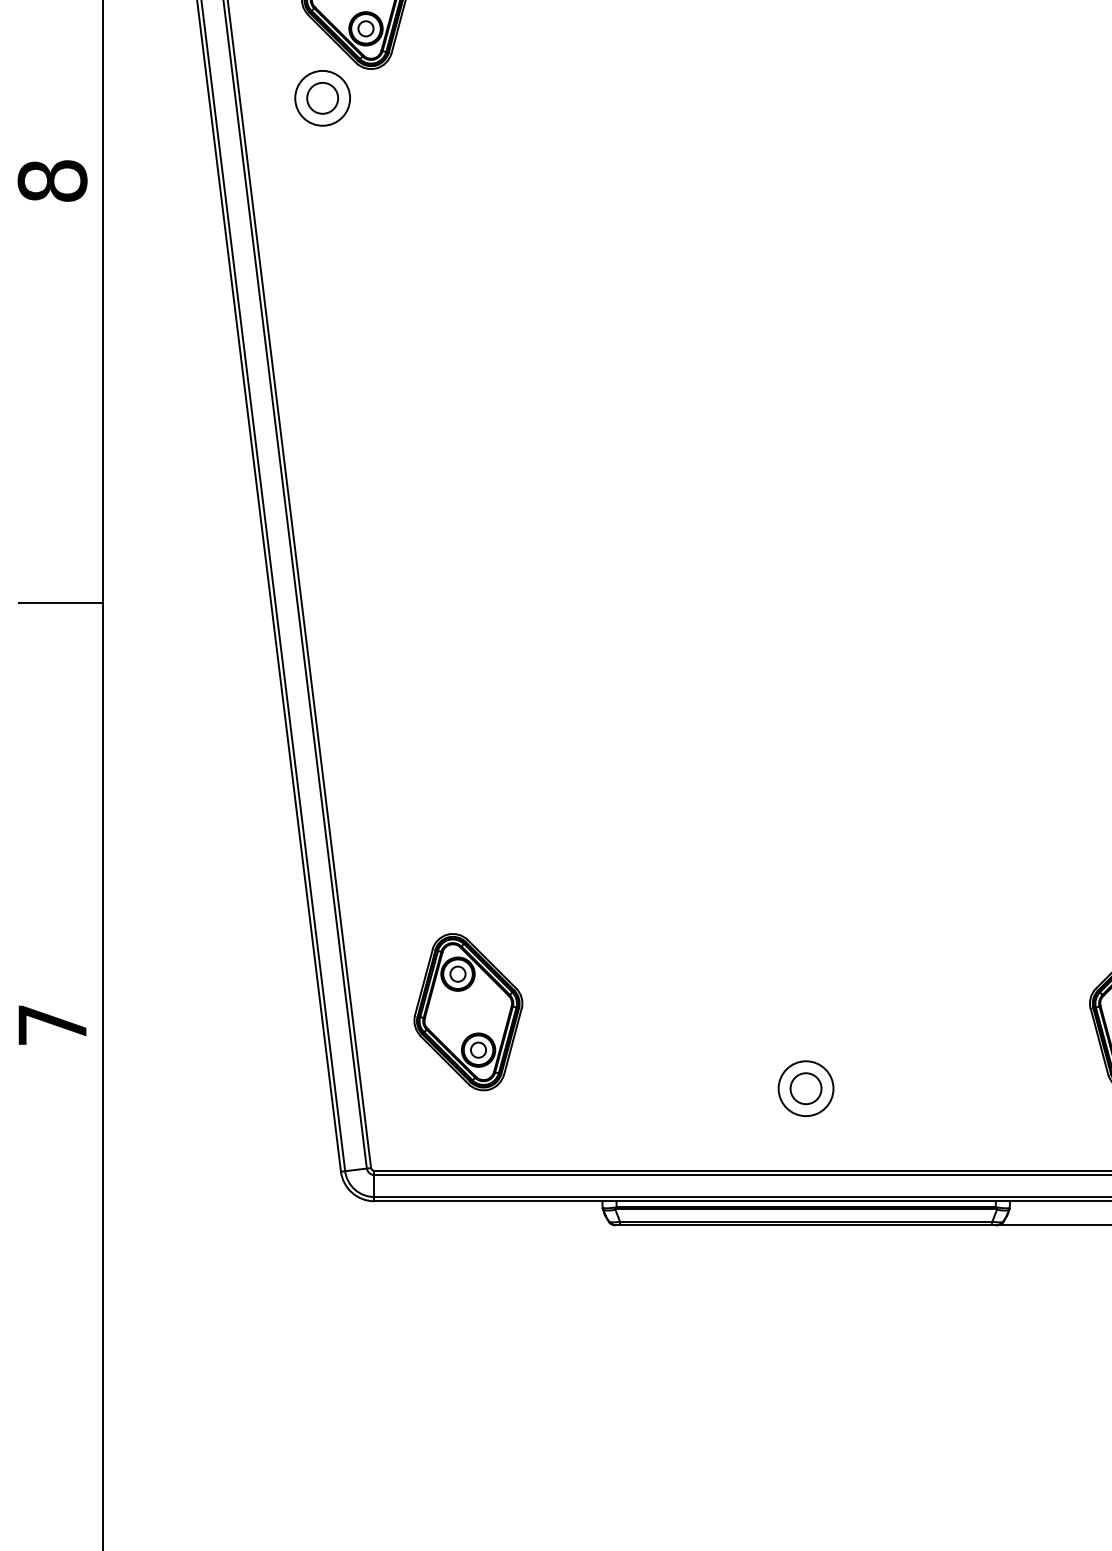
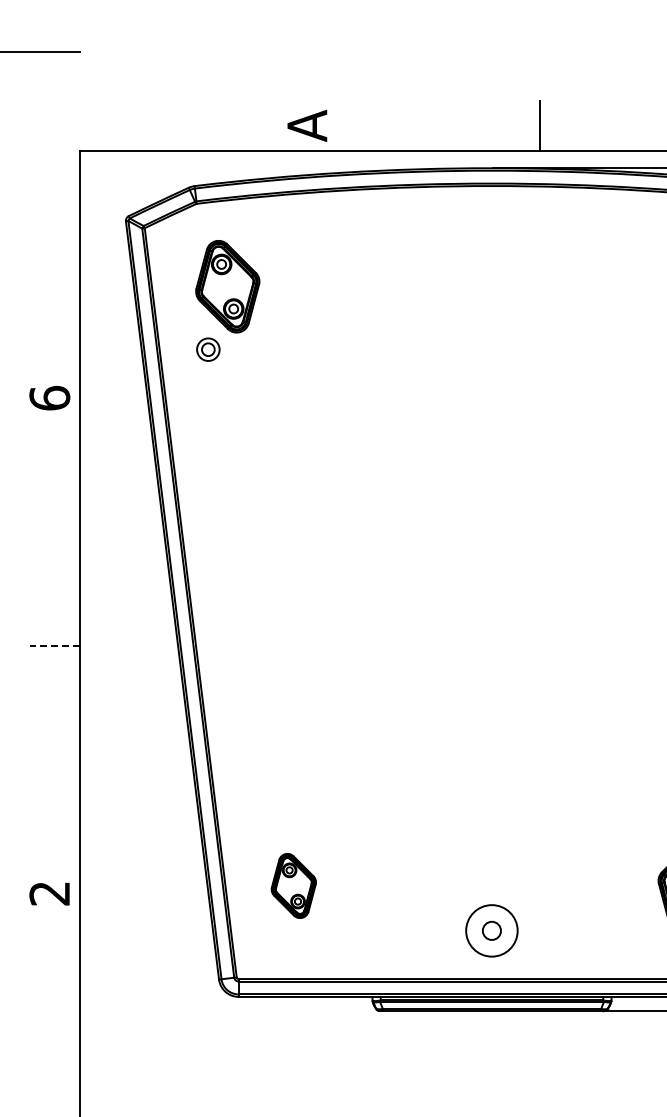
part: (322, 97) -> (208, 349), size x0.7
text: (51, 179) -> (49, 397), 8 -> 6
line: (60, 602) -> (54, 645), solid -> dashed
part: (467, 1011) -> (293, 885), size x0.7
text: (51, 1025) -> (49, 893), 7 -> 2
circle: (805, 1088) -> (491, 930), size x1.6

